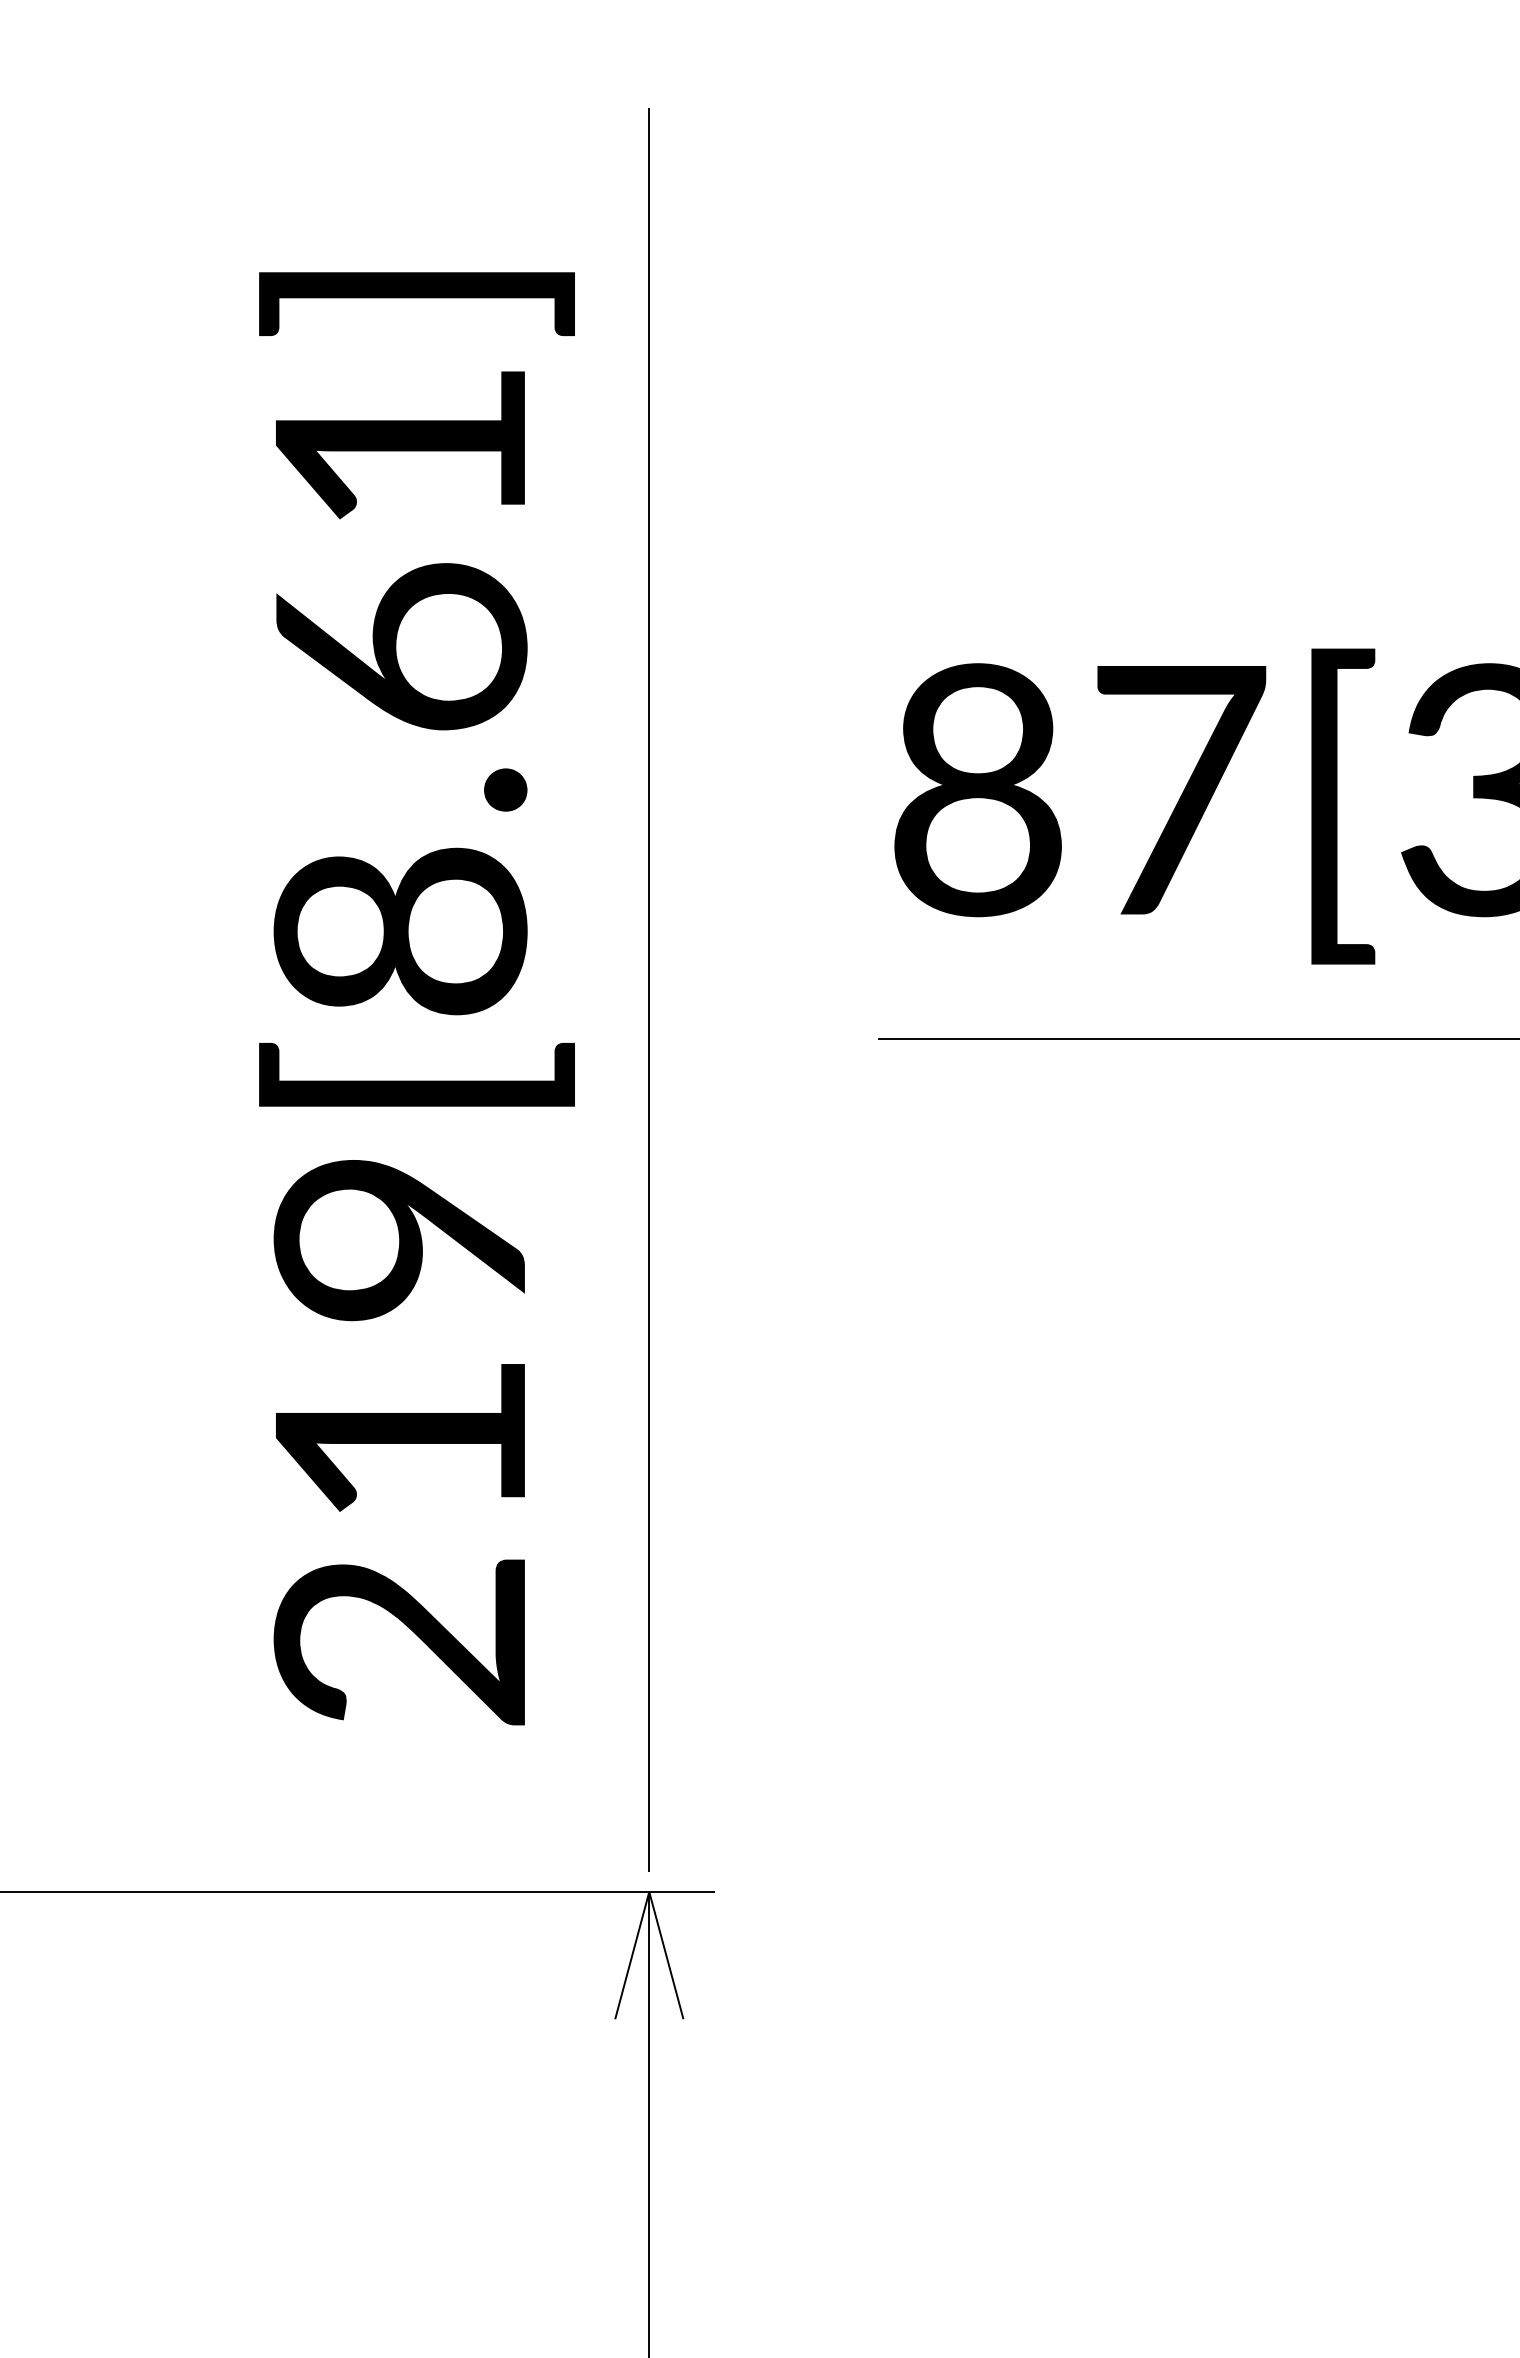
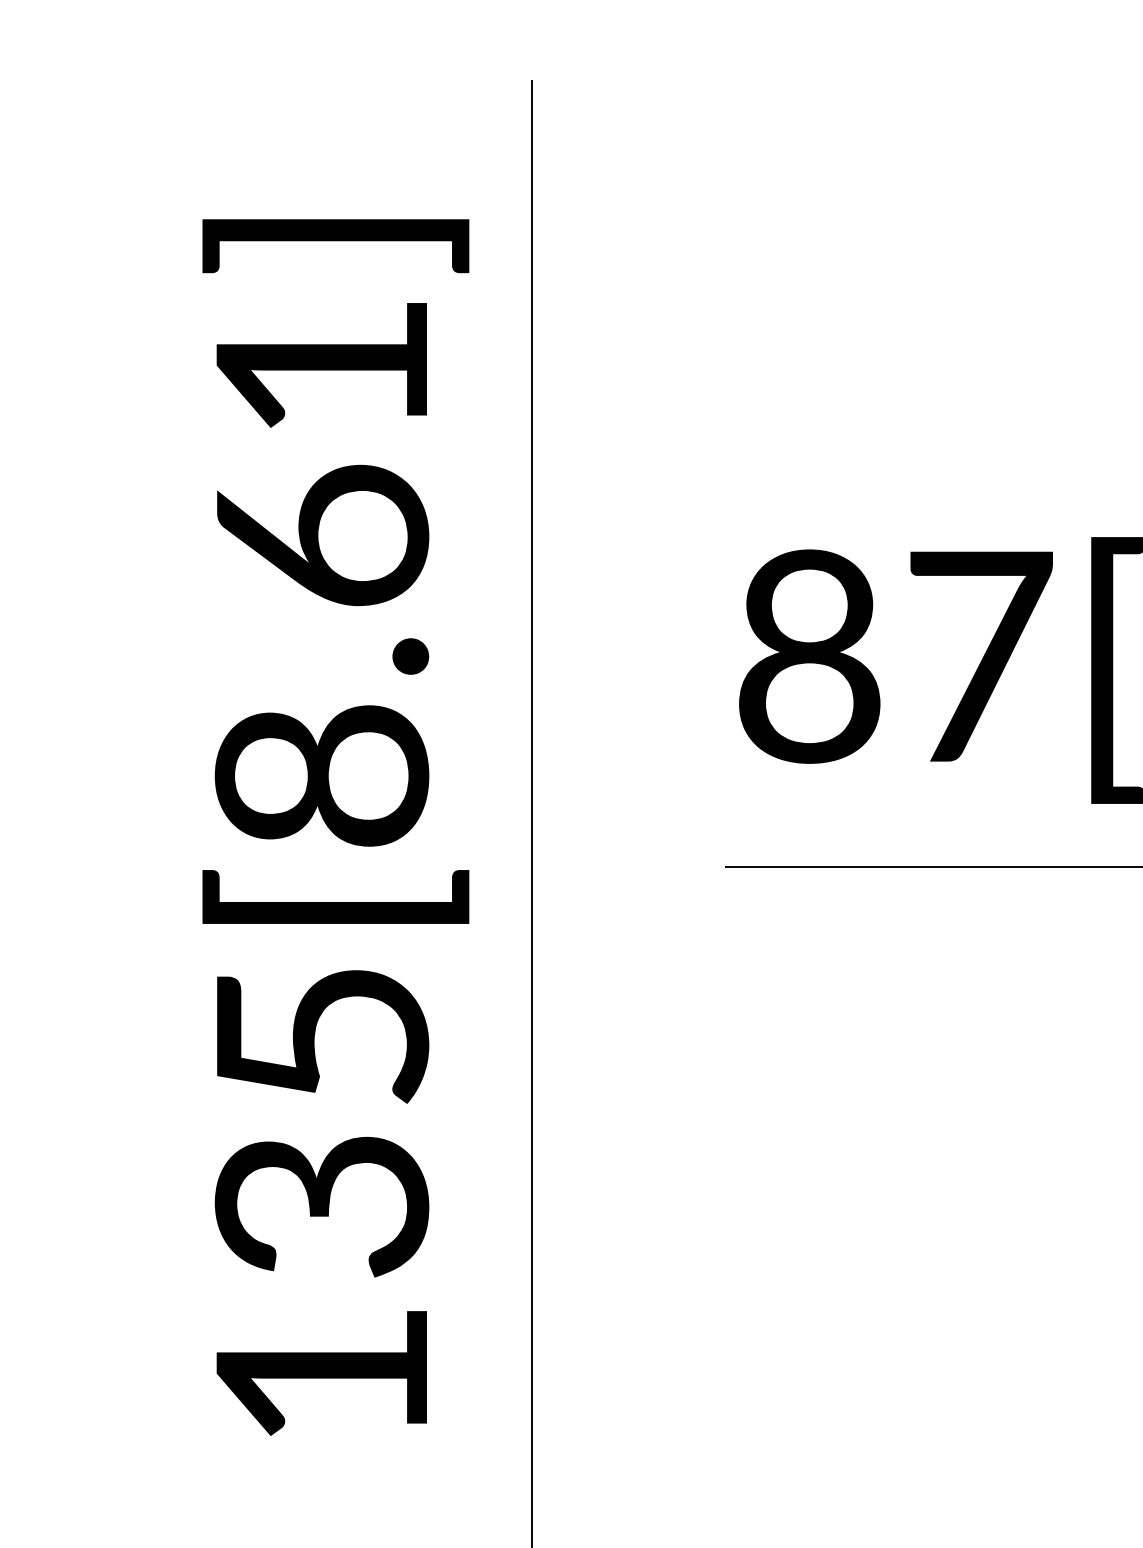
text: (400, 1442) -> (321, 1207), 219[8.61] -> 135[8.61]

